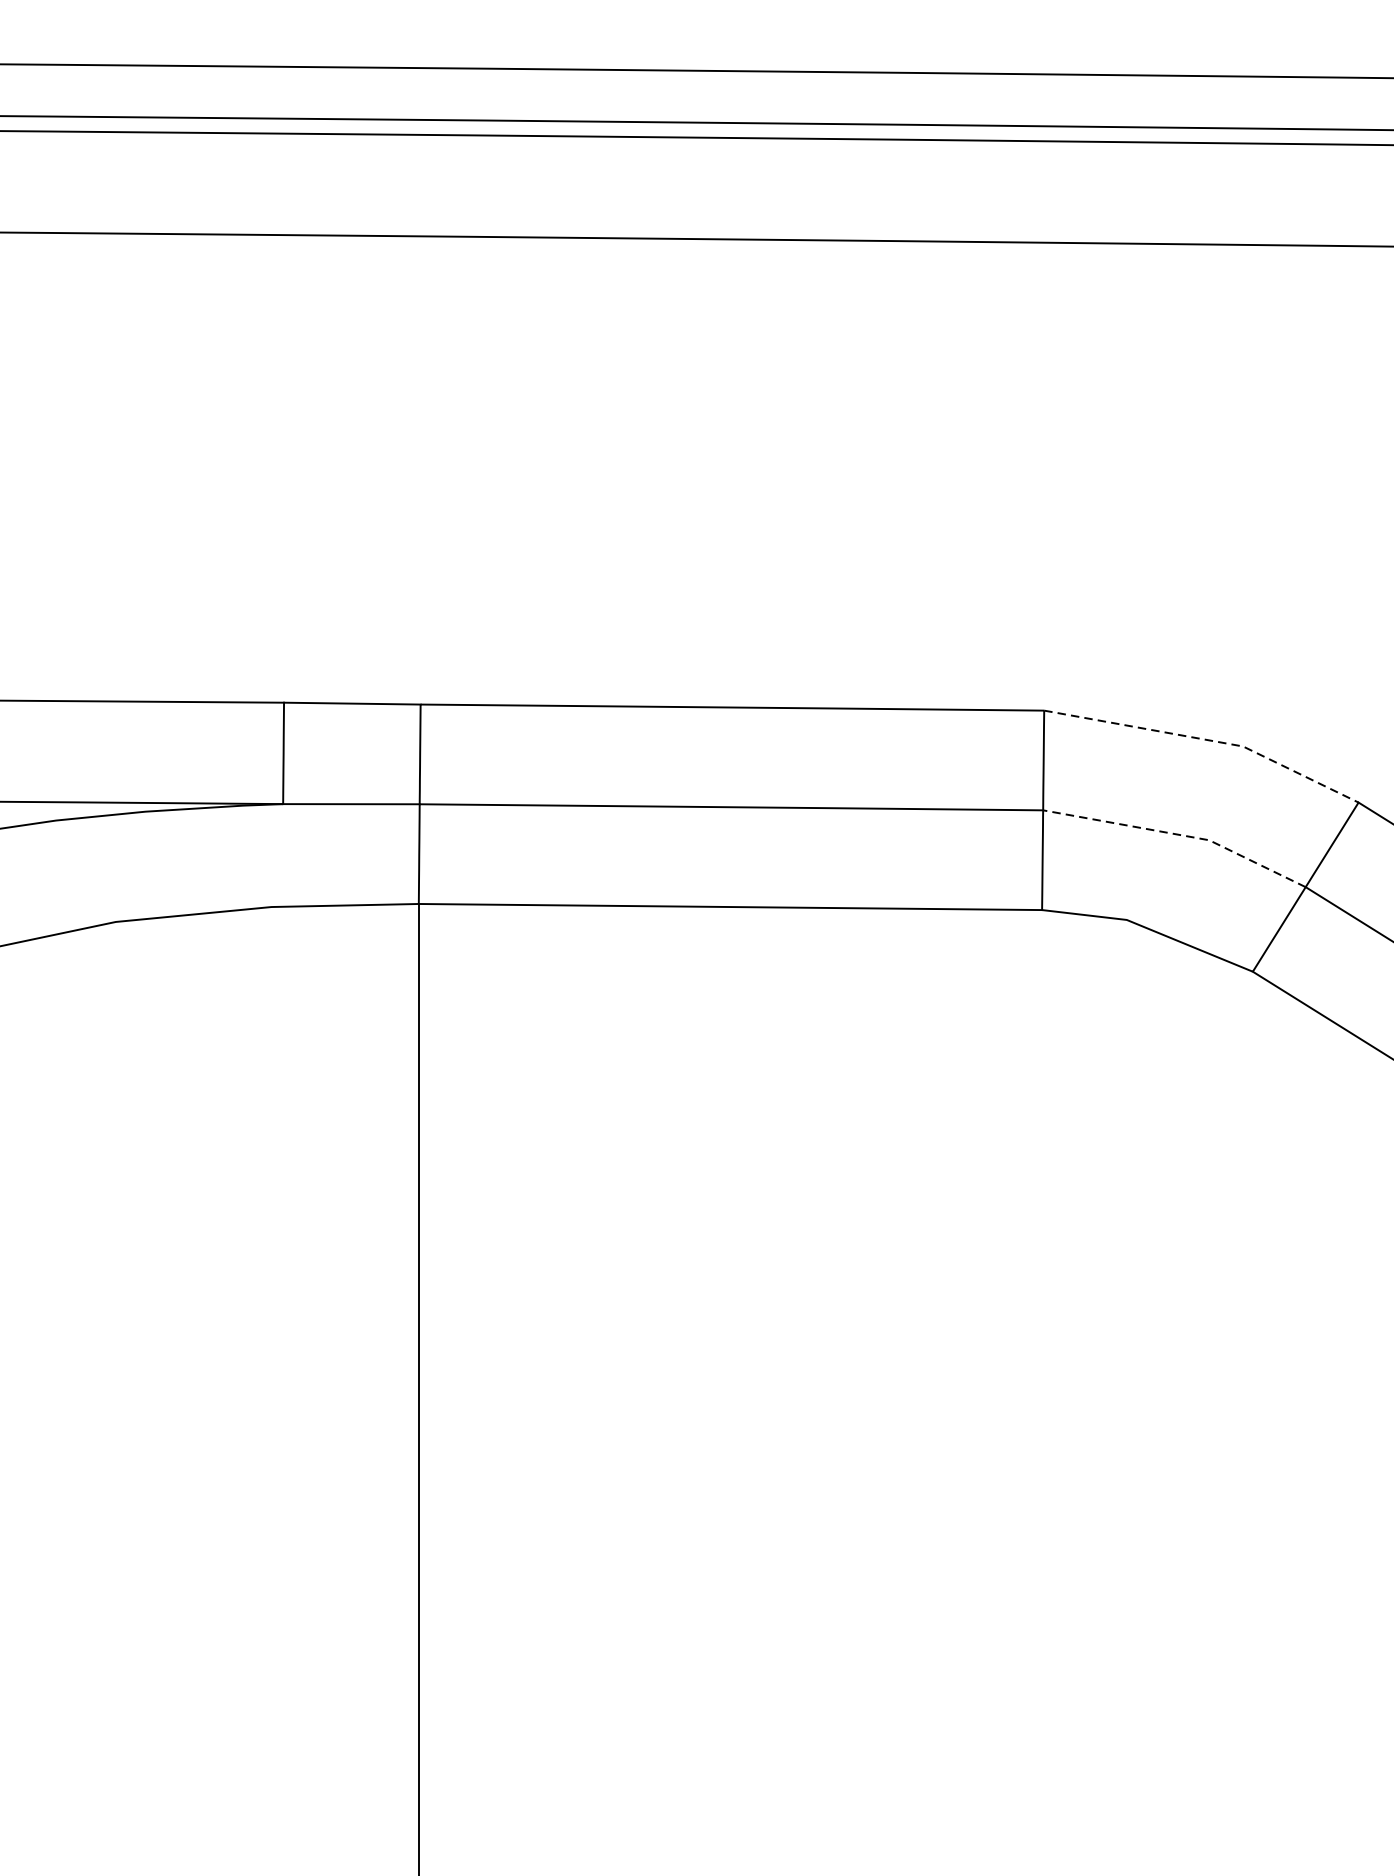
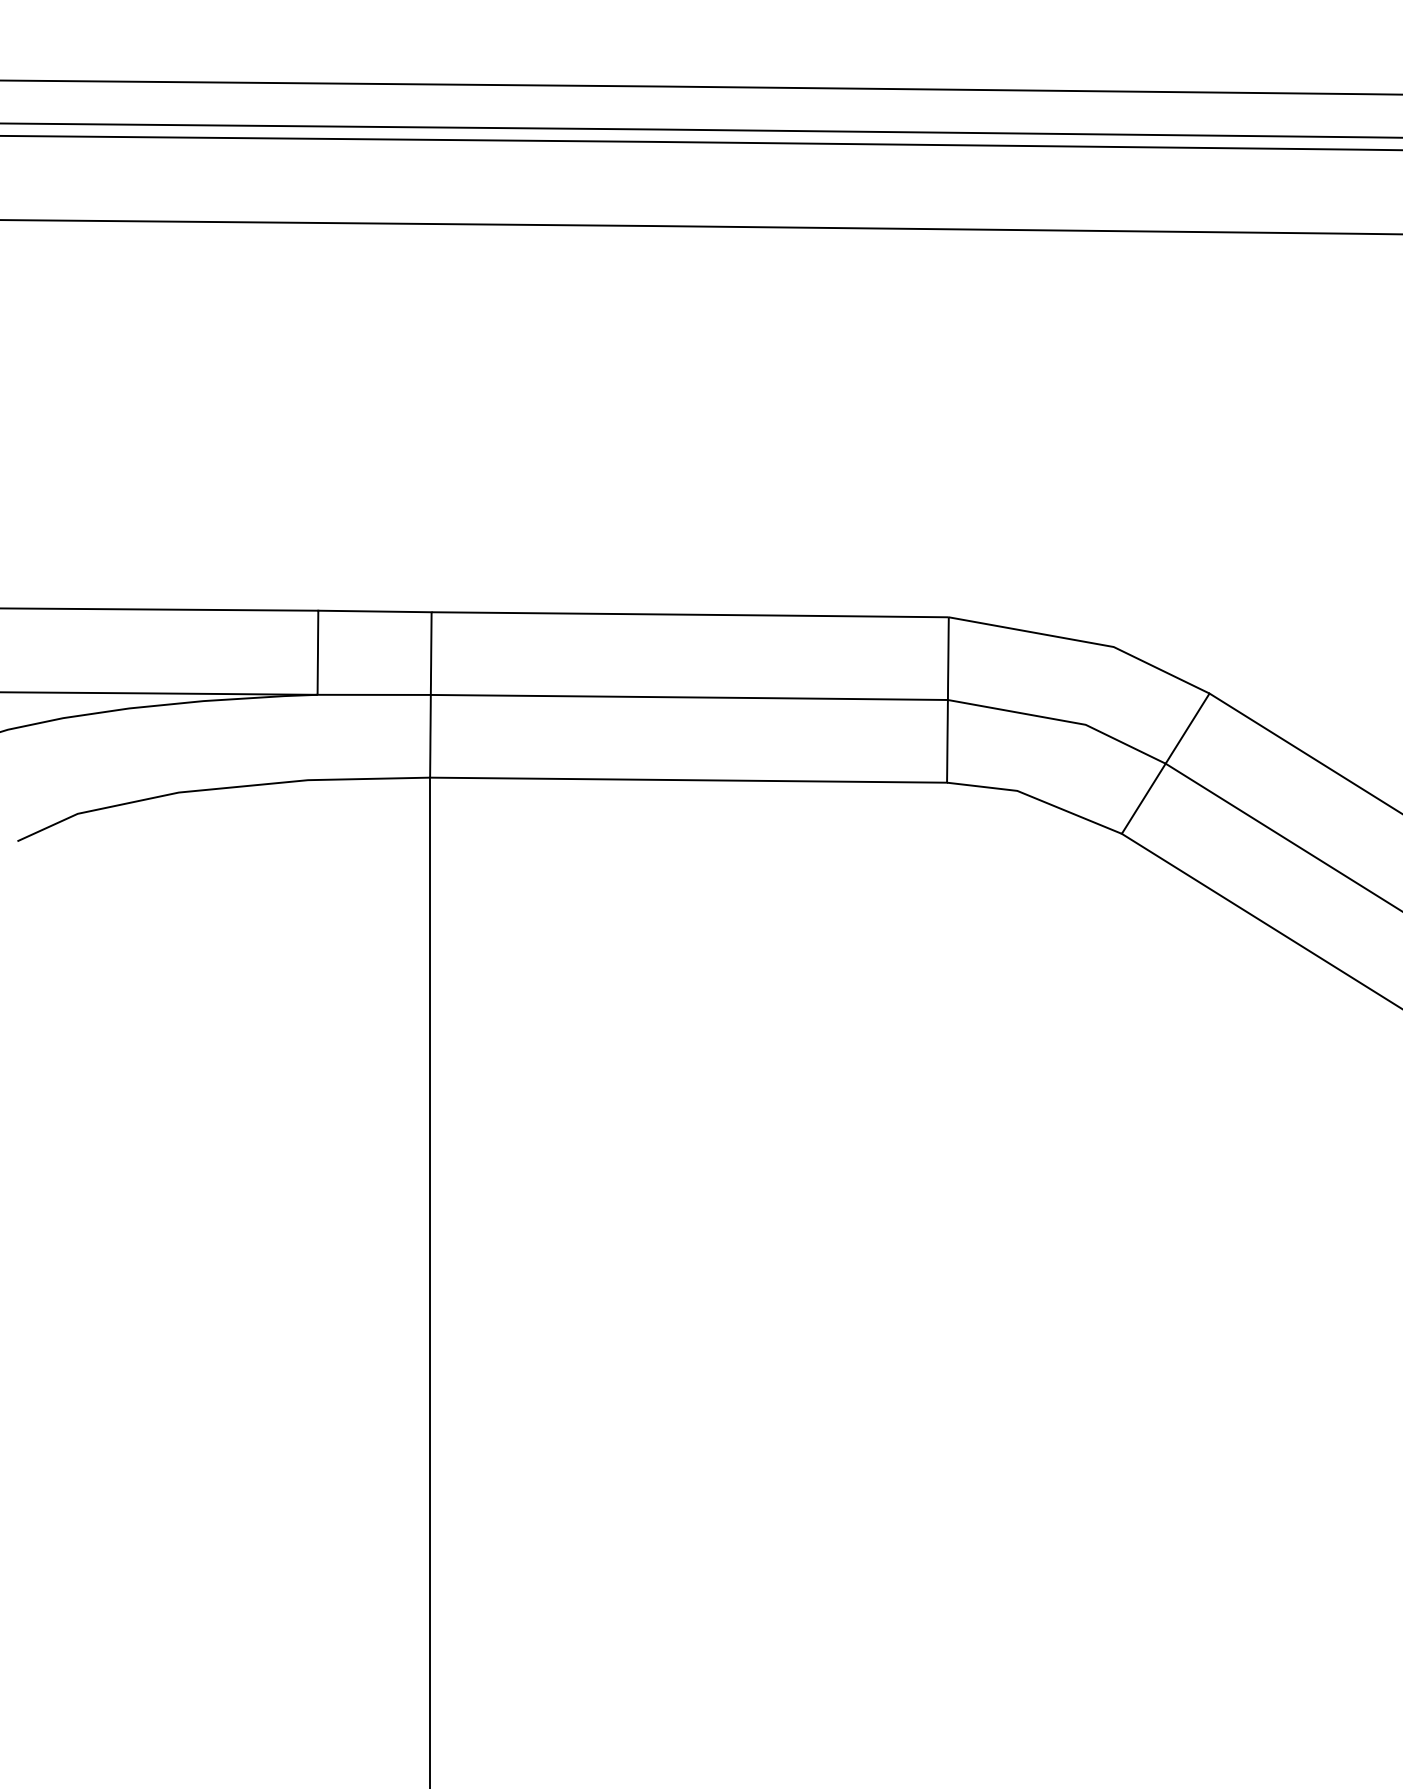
line: (1207, 739) -> (1084, 641), dashed -> solid
line: (1180, 835) -> (1061, 720), dashed -> solid

